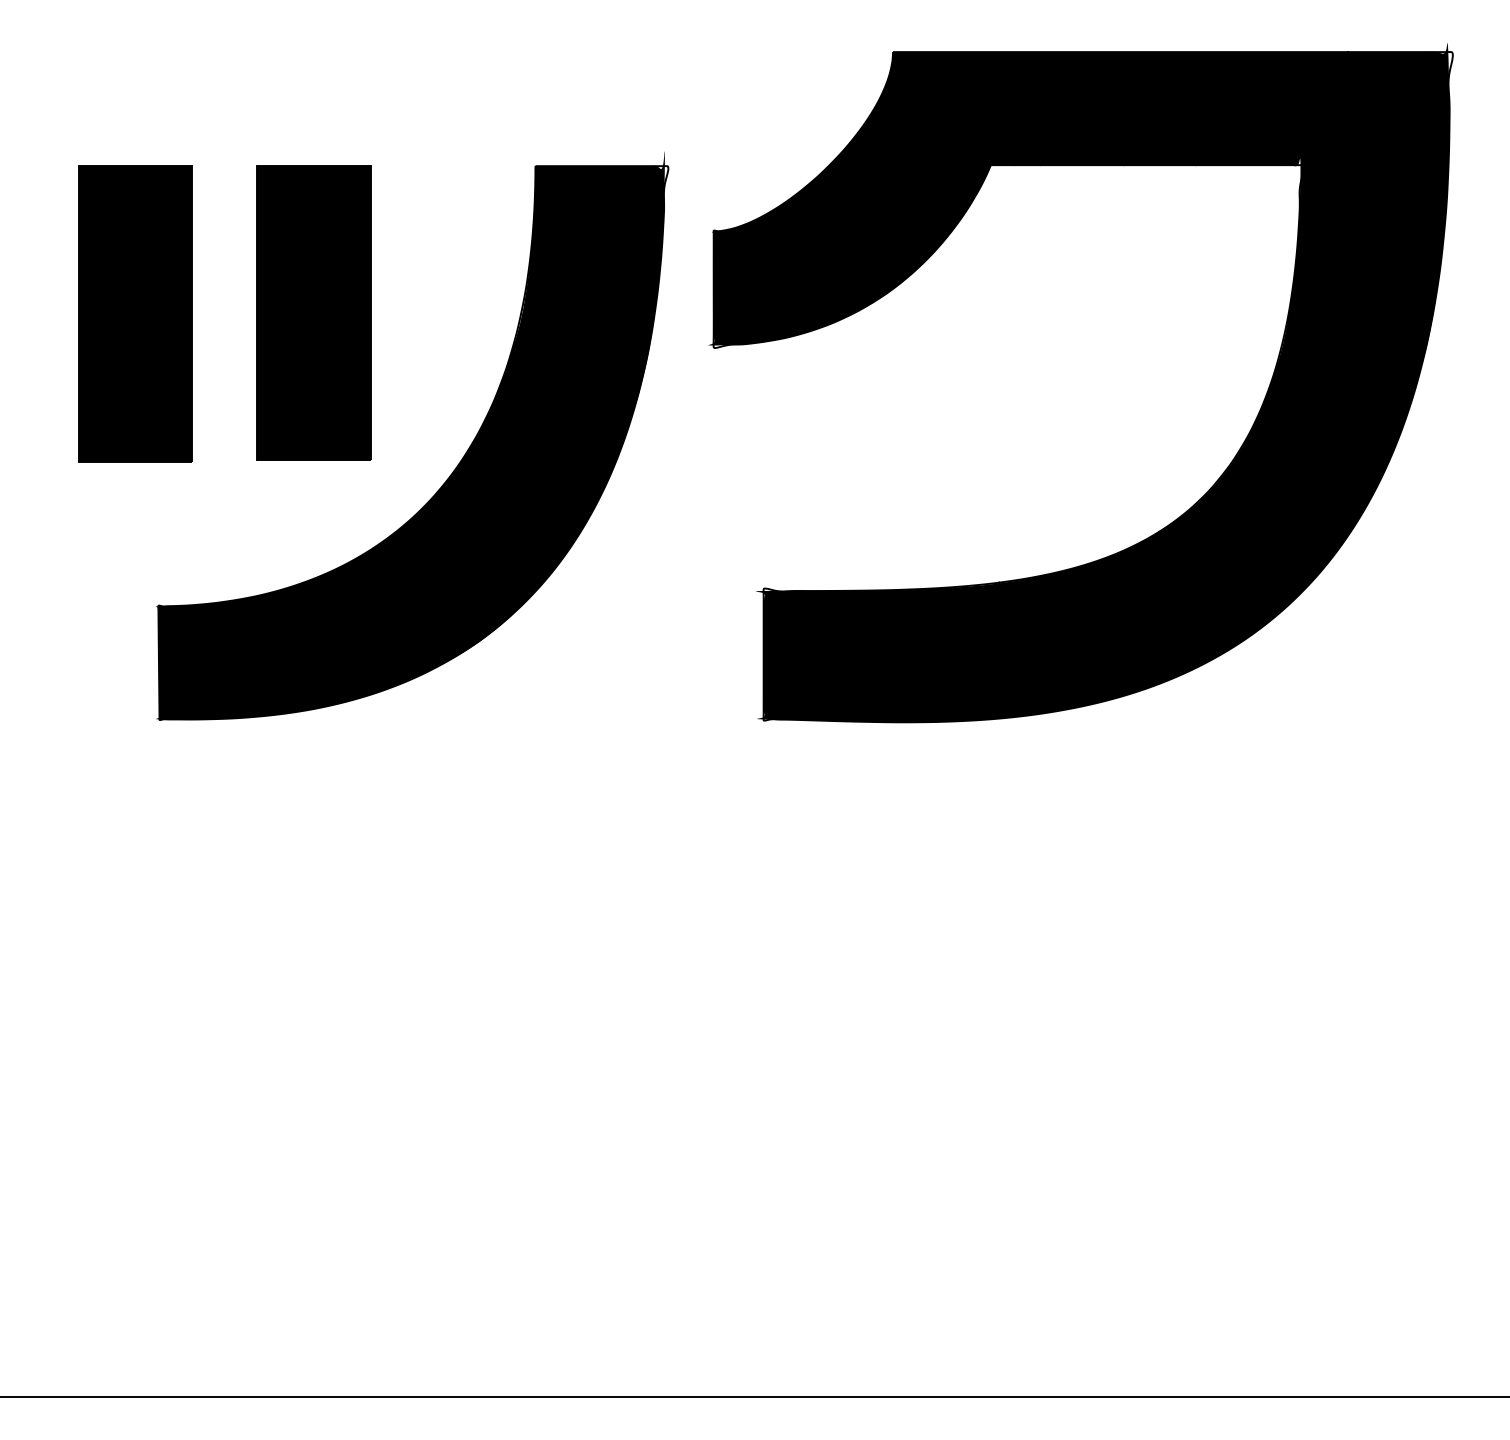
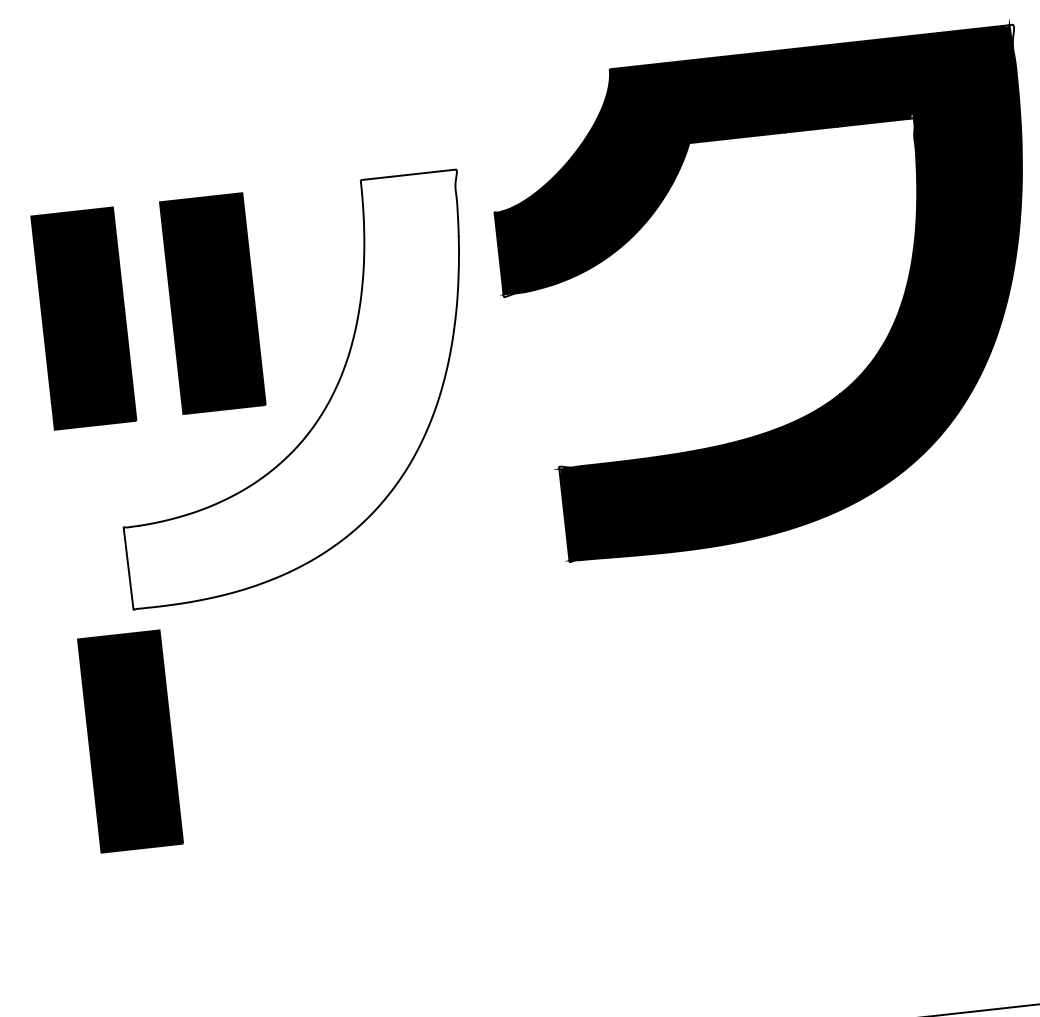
fill: (409, 435) -> (291, 384), removed
part: (135, 899) -> (130, 741), added

